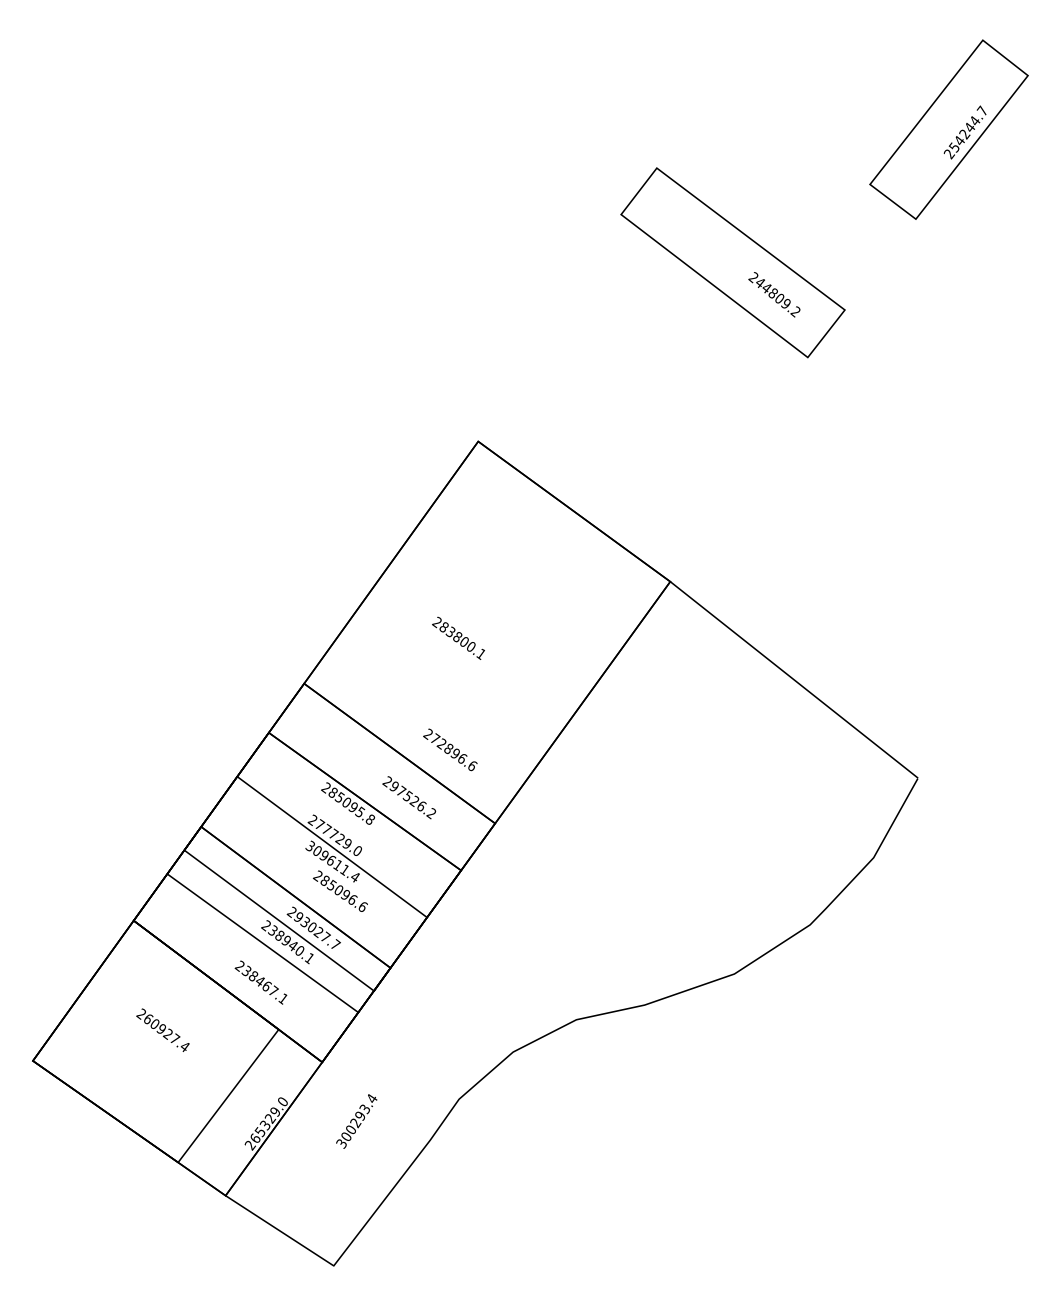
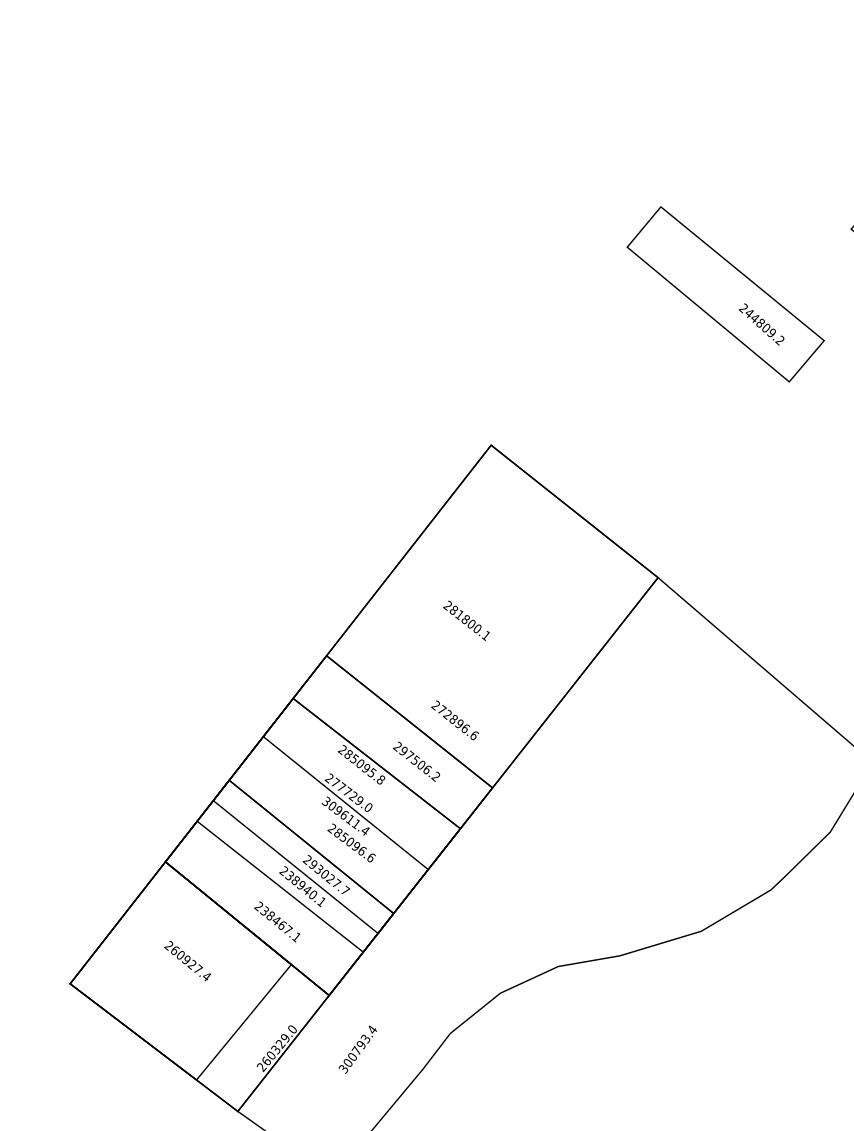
text: (450, 631) -> (459, 614), 283800.1 -> 281800.1
text: (413, 800) -> (420, 764), 297526.2 -> 297506.2
text: (355, 1122) -> (356, 1050), 300293.4 -> 300793.4
text: (259, 1132) -> (270, 1056), 265329.0 -> 260329.0

